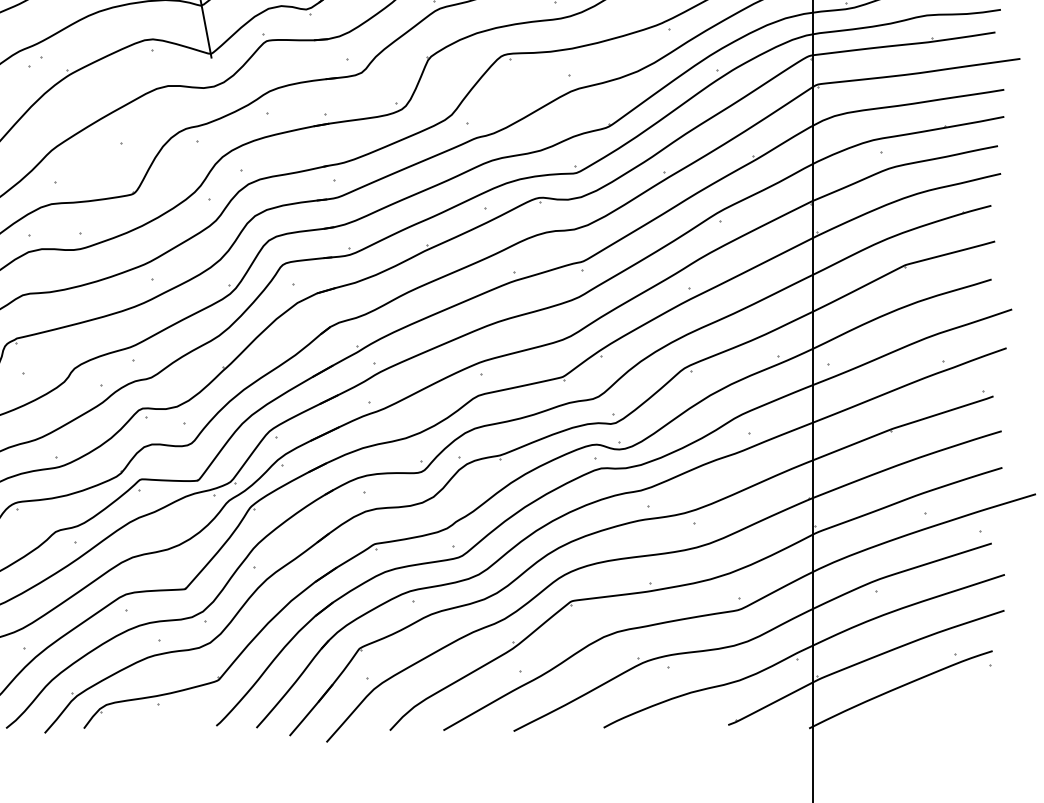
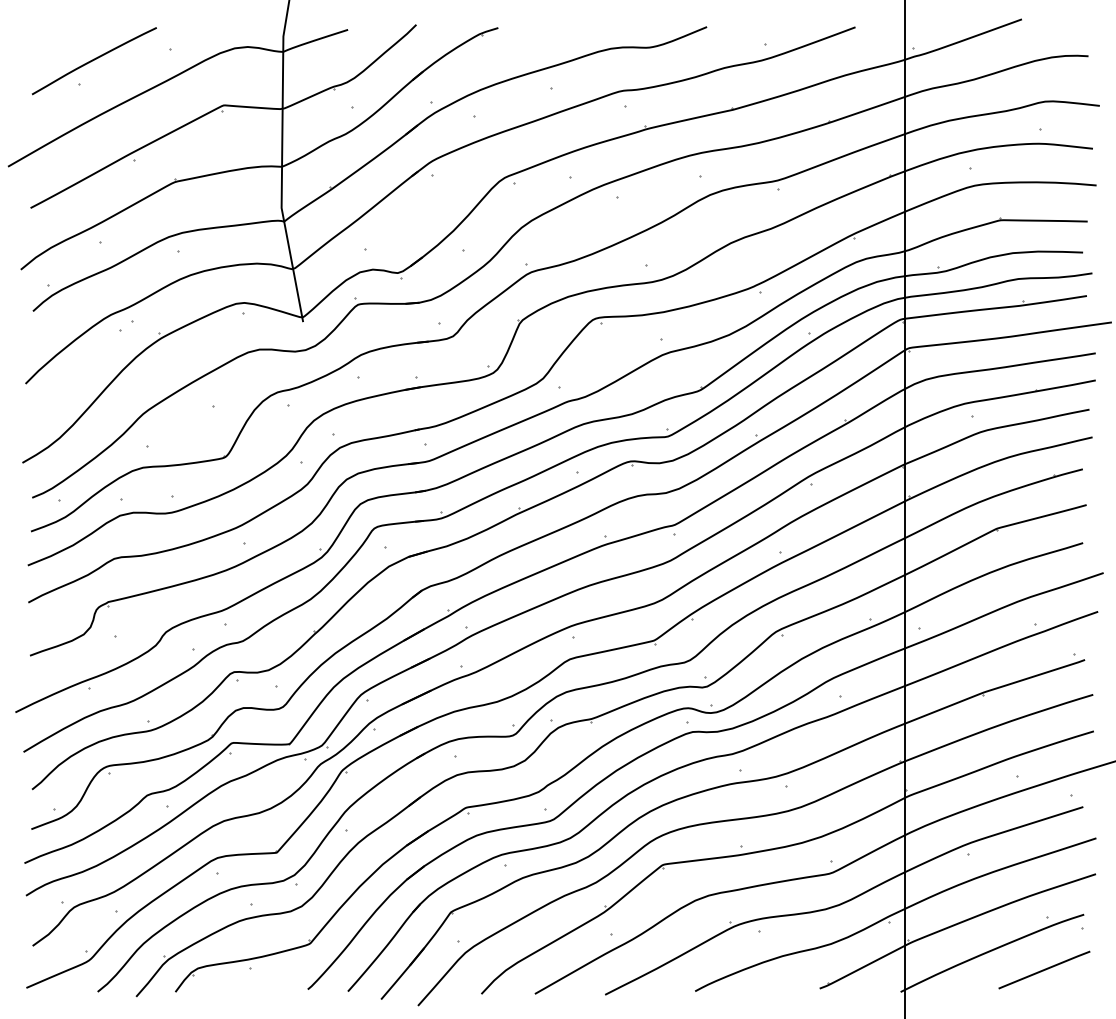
line: (953, 705) -> (1044, 969), added

